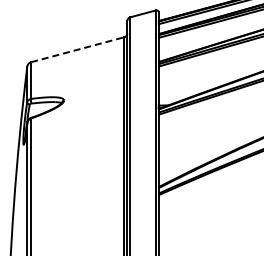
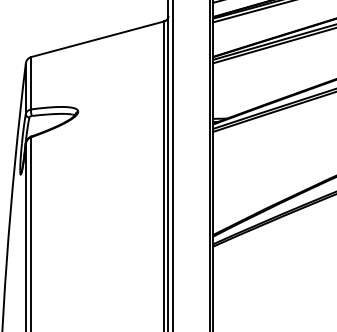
line: (78, 49) -> (98, 38), dashed -> solid

